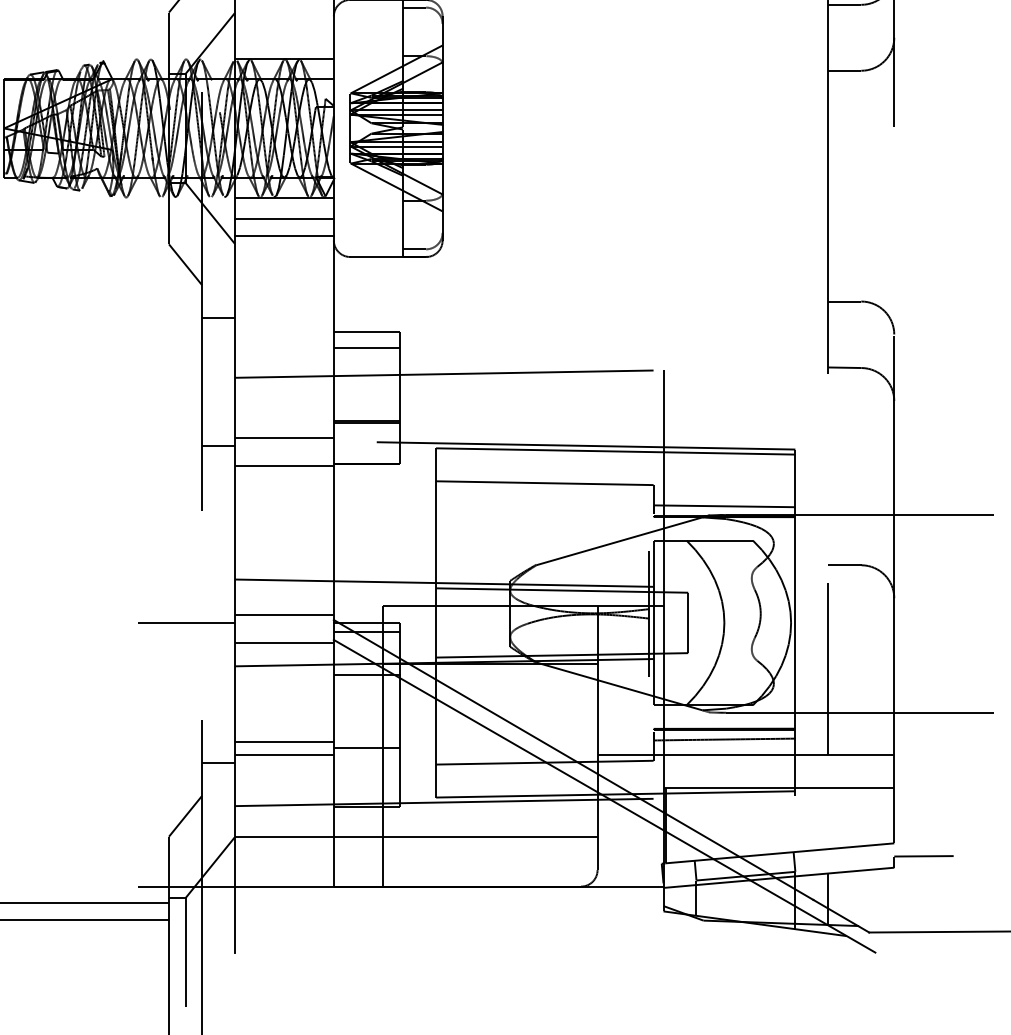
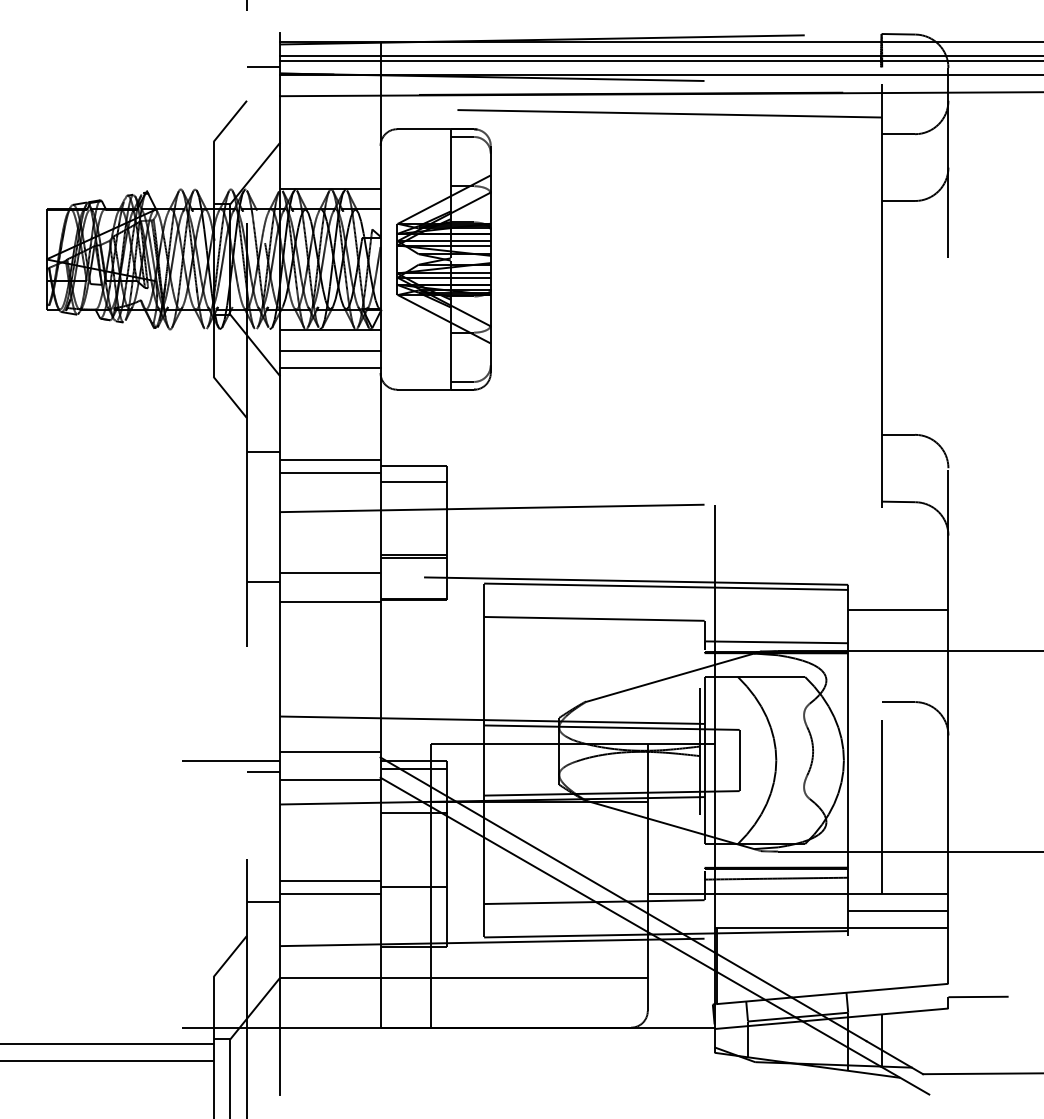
line: (284, 325) -> (330, 459), added
line: (284, 339) -> (330, 473), added
line: (844, 474) -> (898, 610), added
line: (218, 634) -> (263, 772), added
line: (844, 770) -> (898, 910), added

